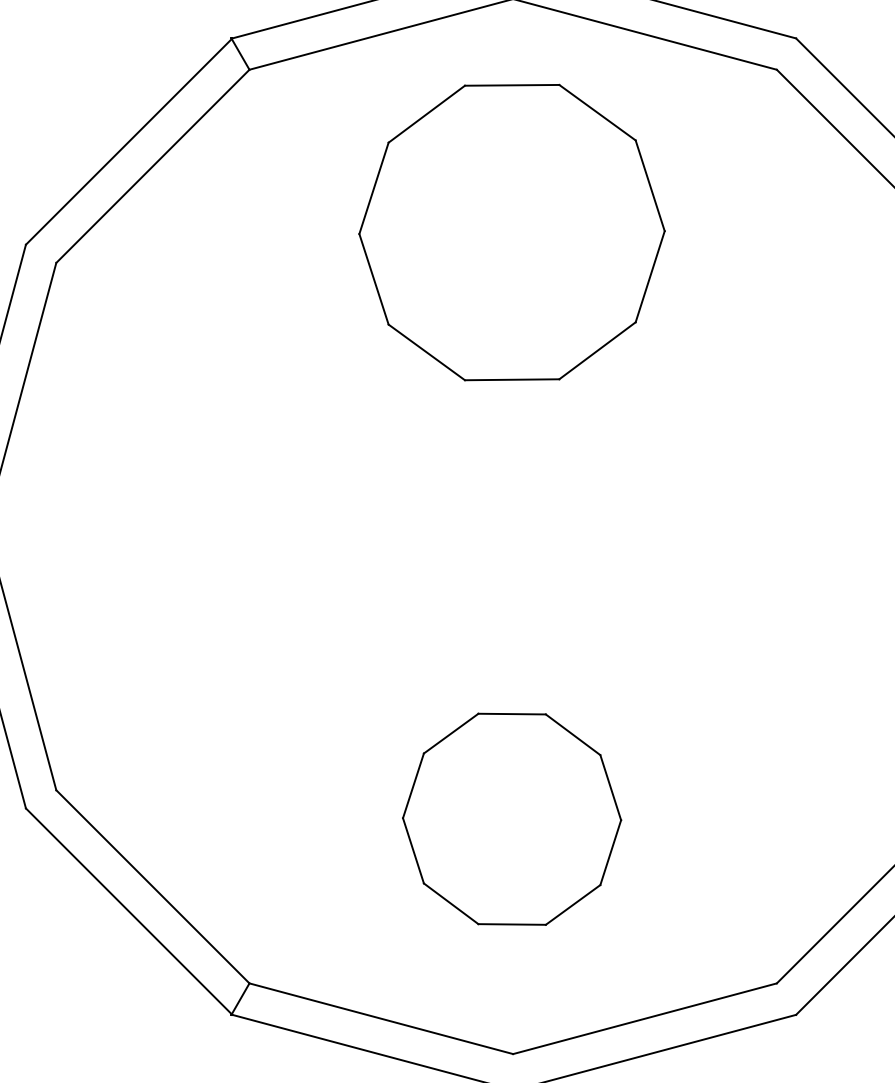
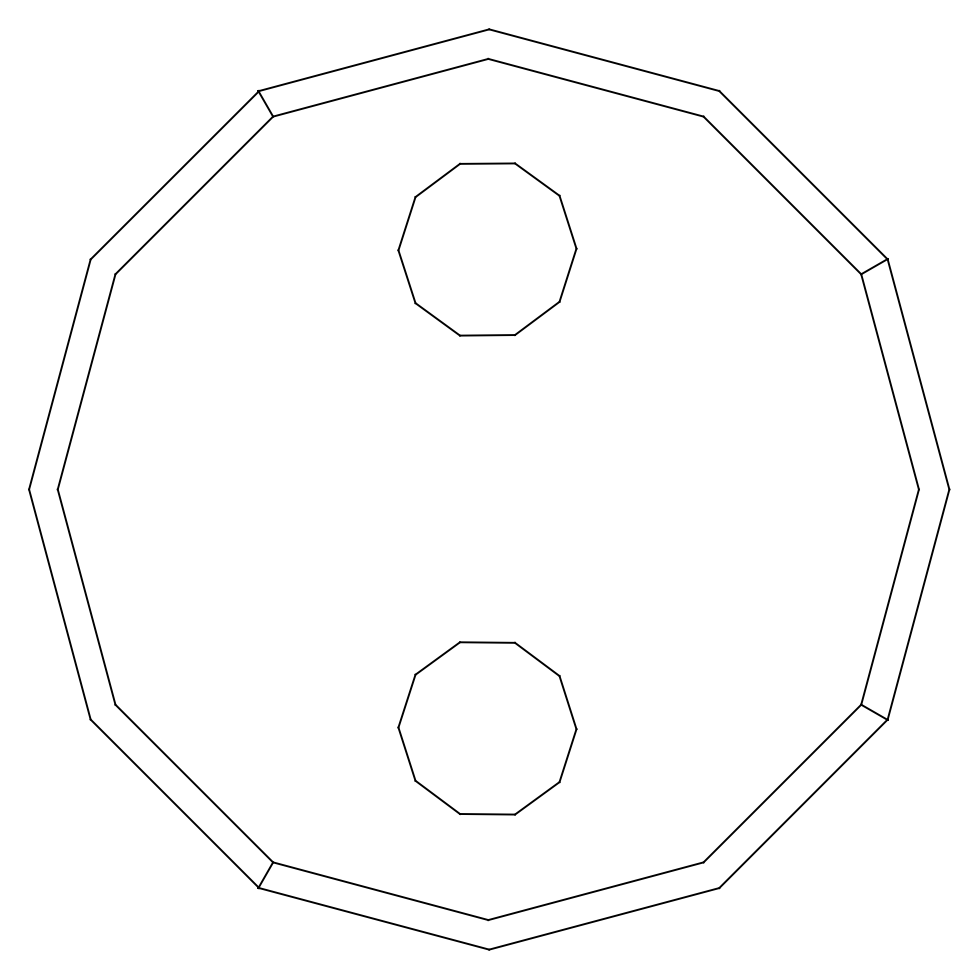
part: (512, 232) -> (487, 249), size x0.71

